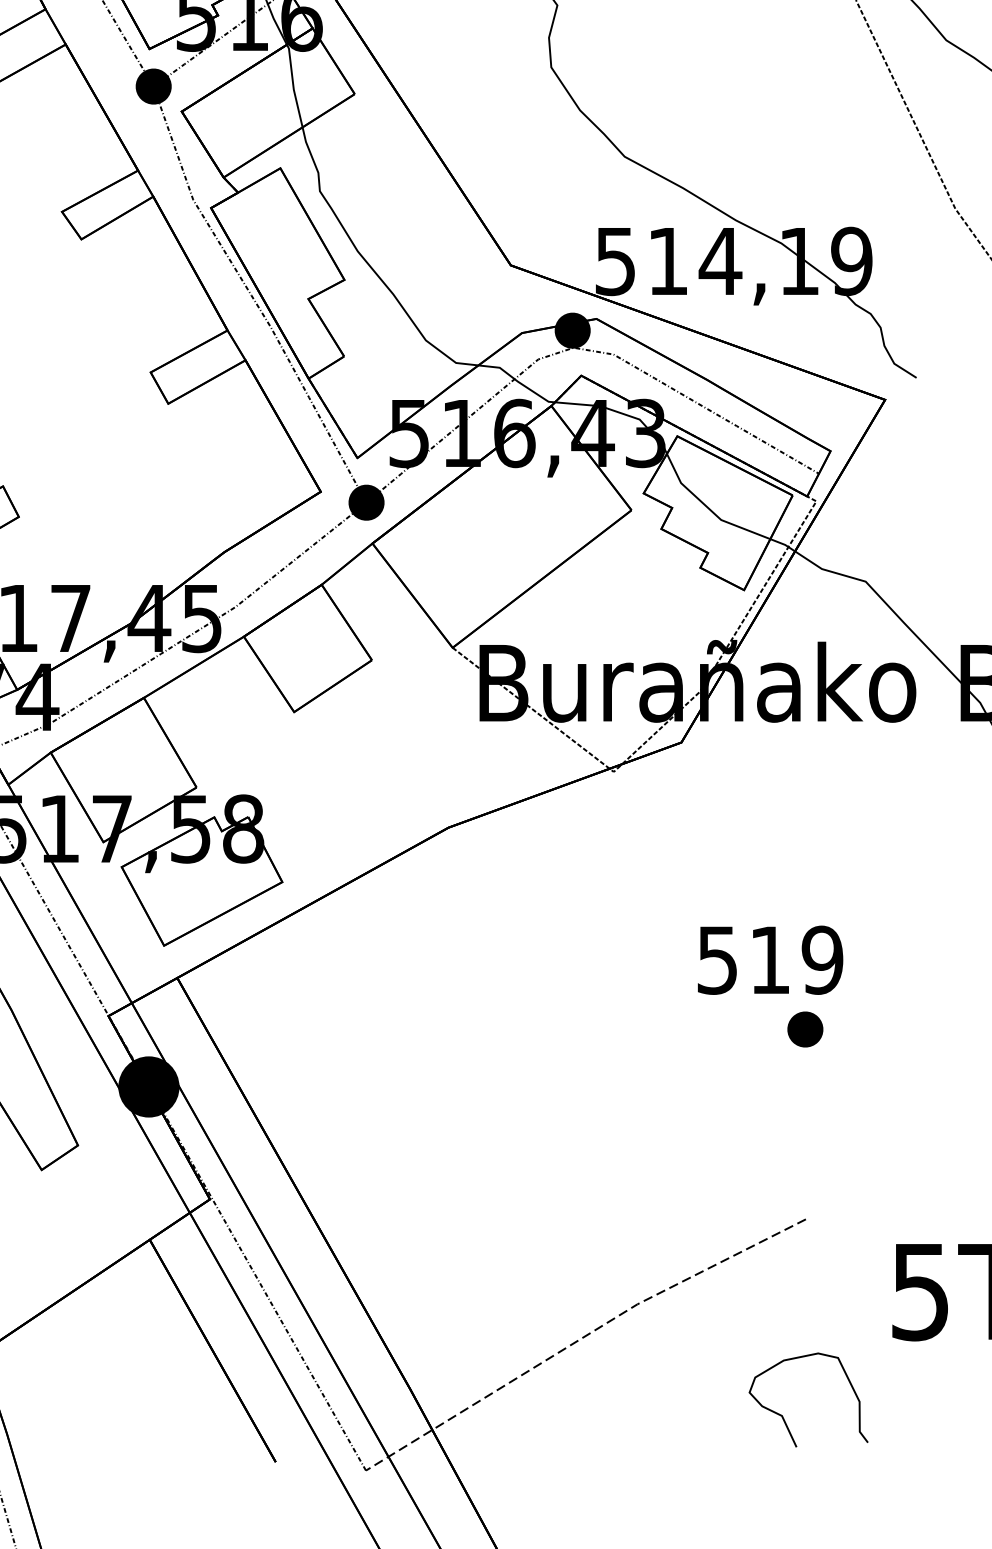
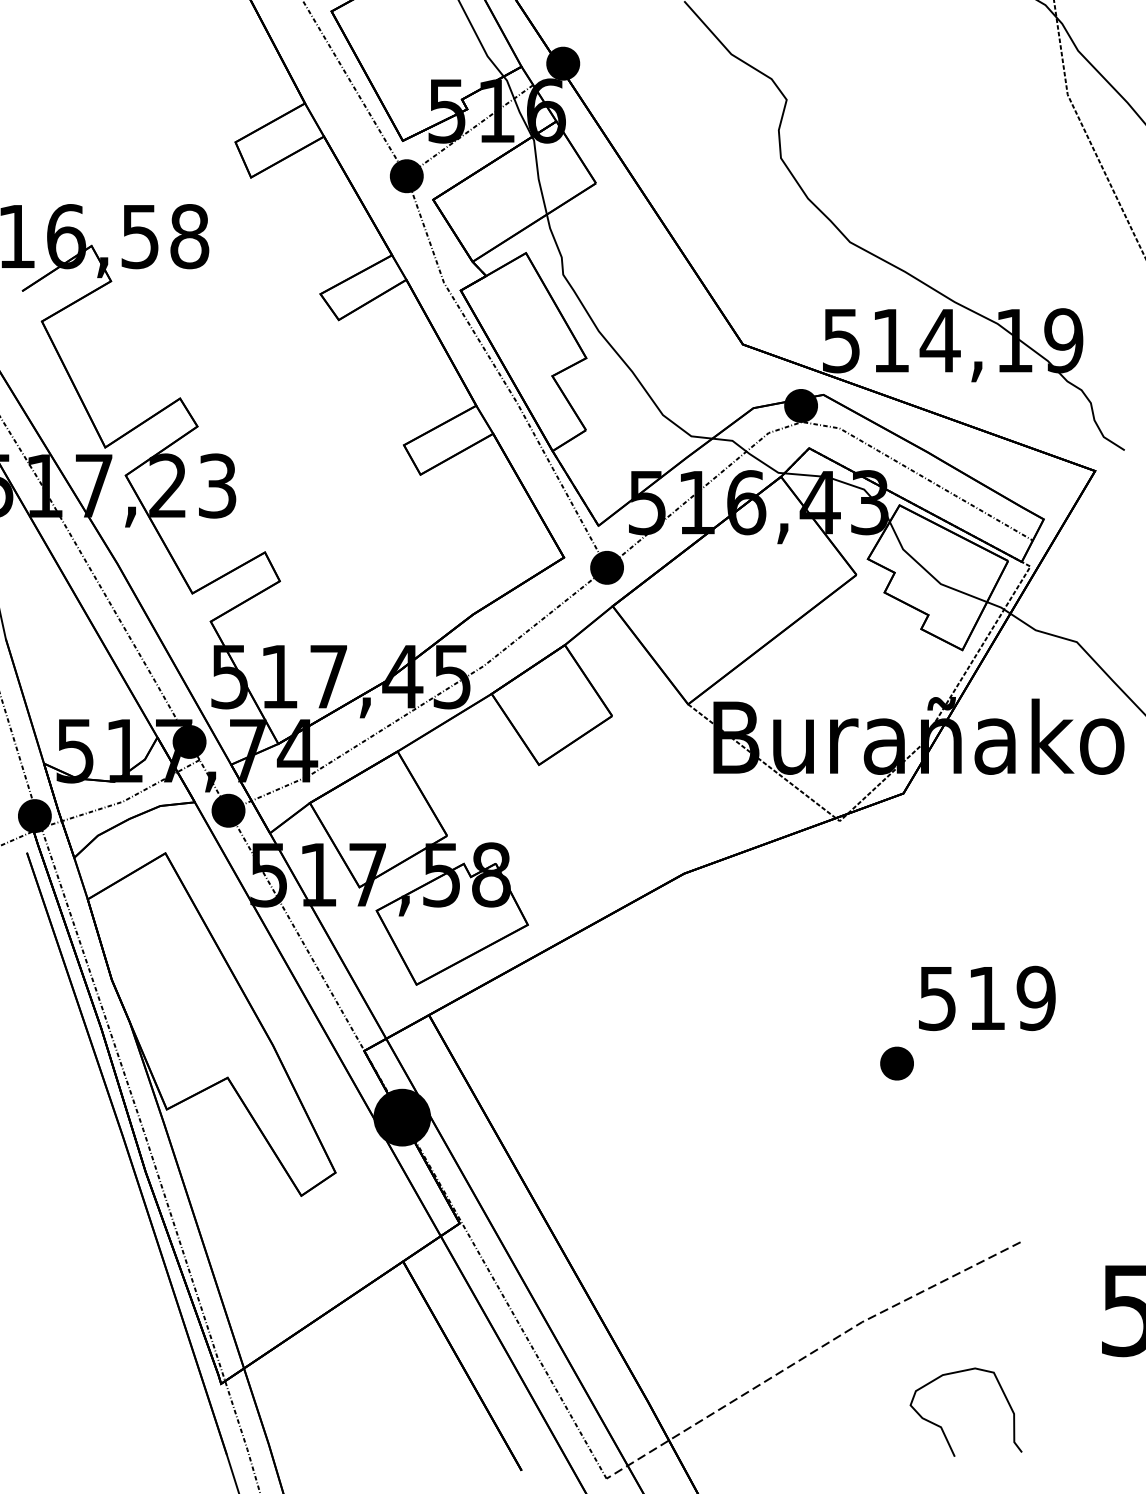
part: (804, 1029) -> (896, 1063), moved
curve: (783, 1416) -> (942, 1427), moved

